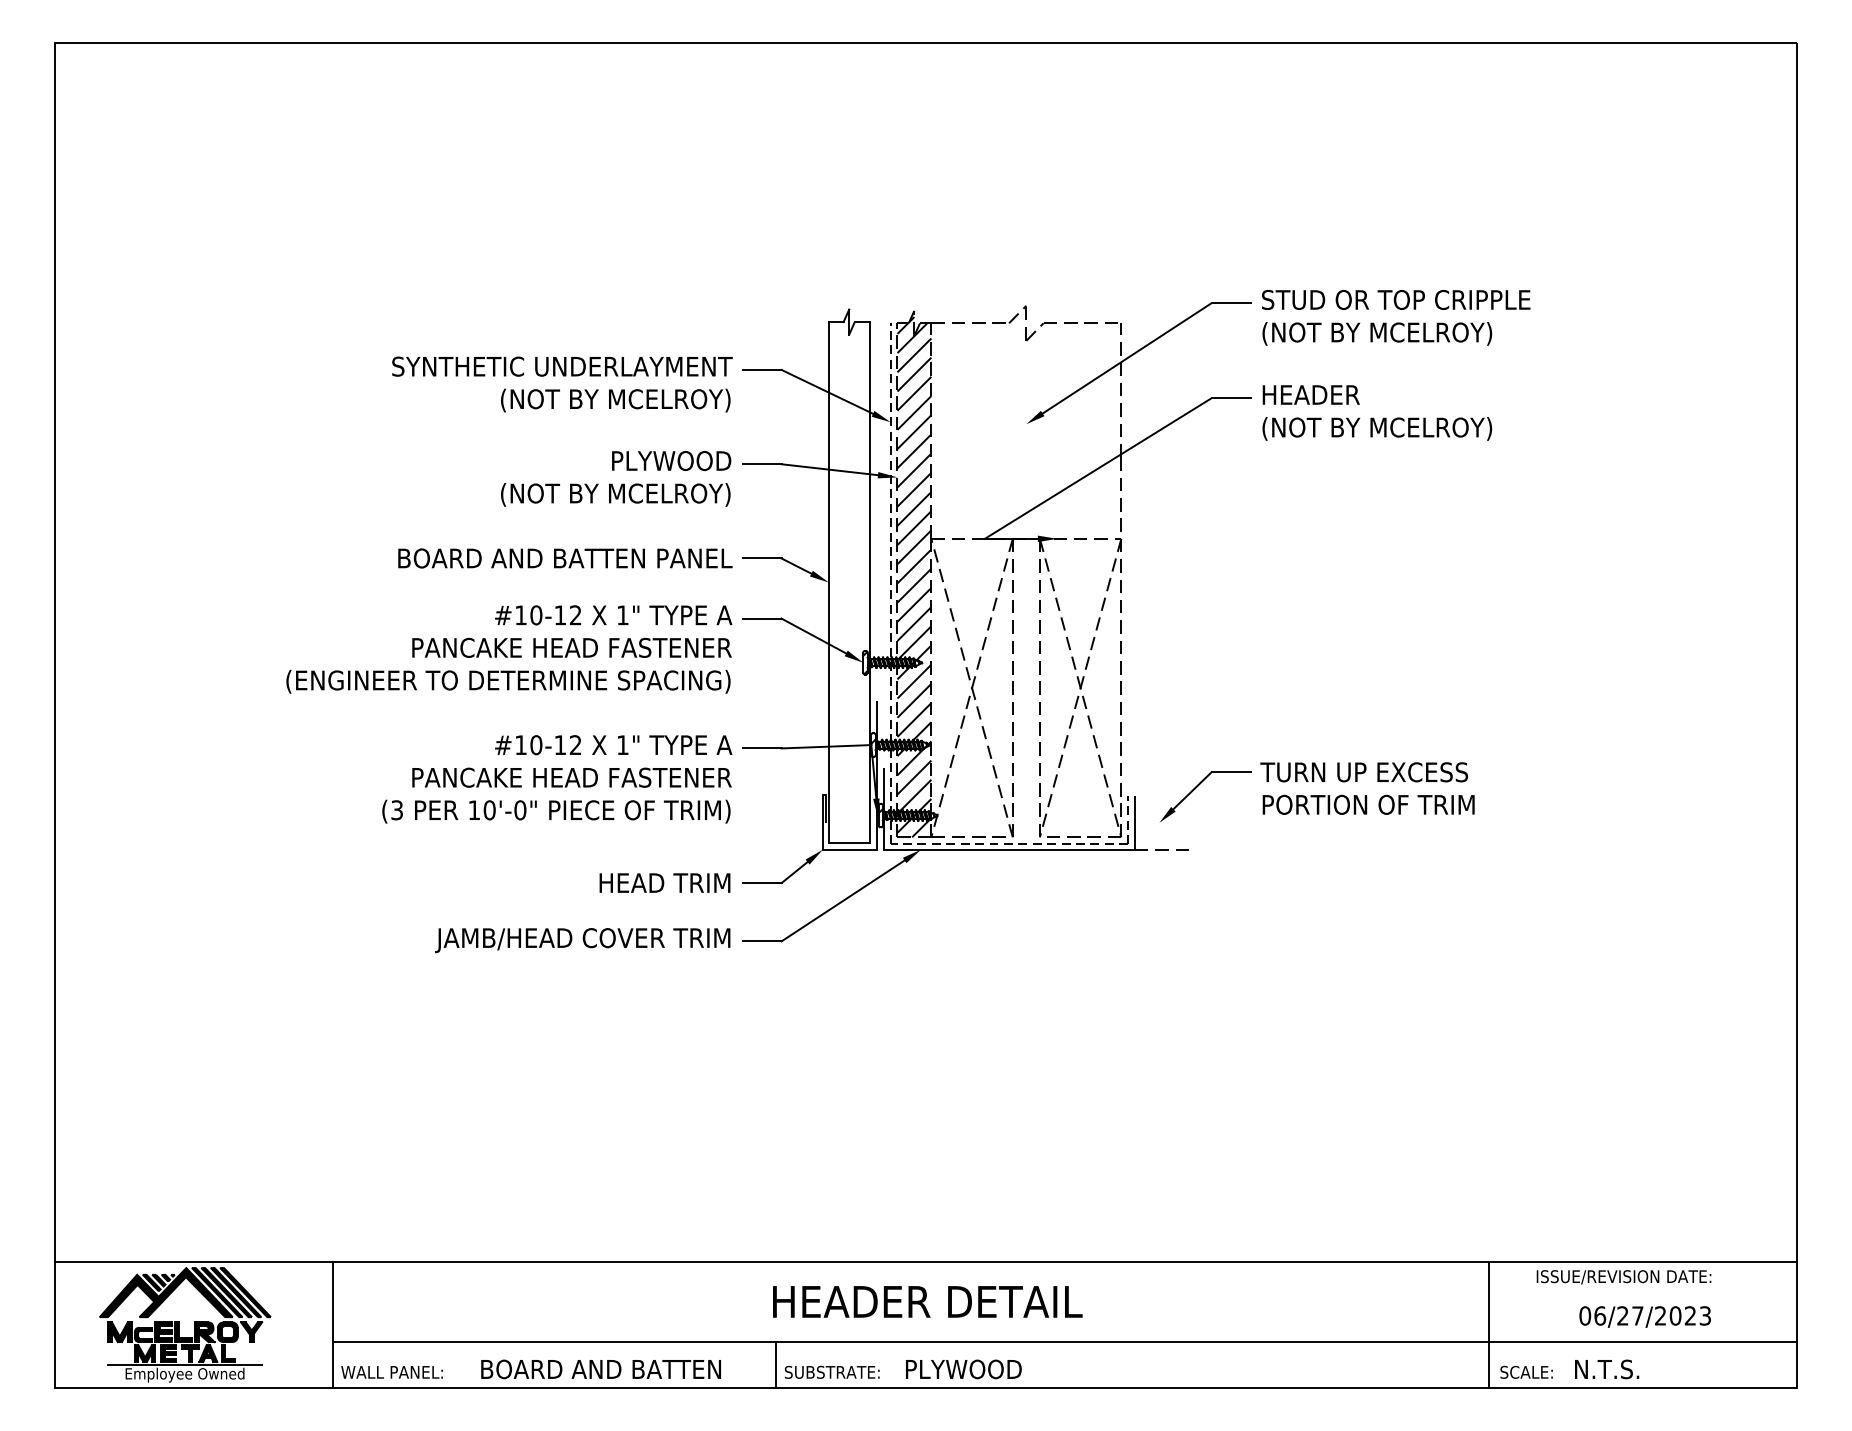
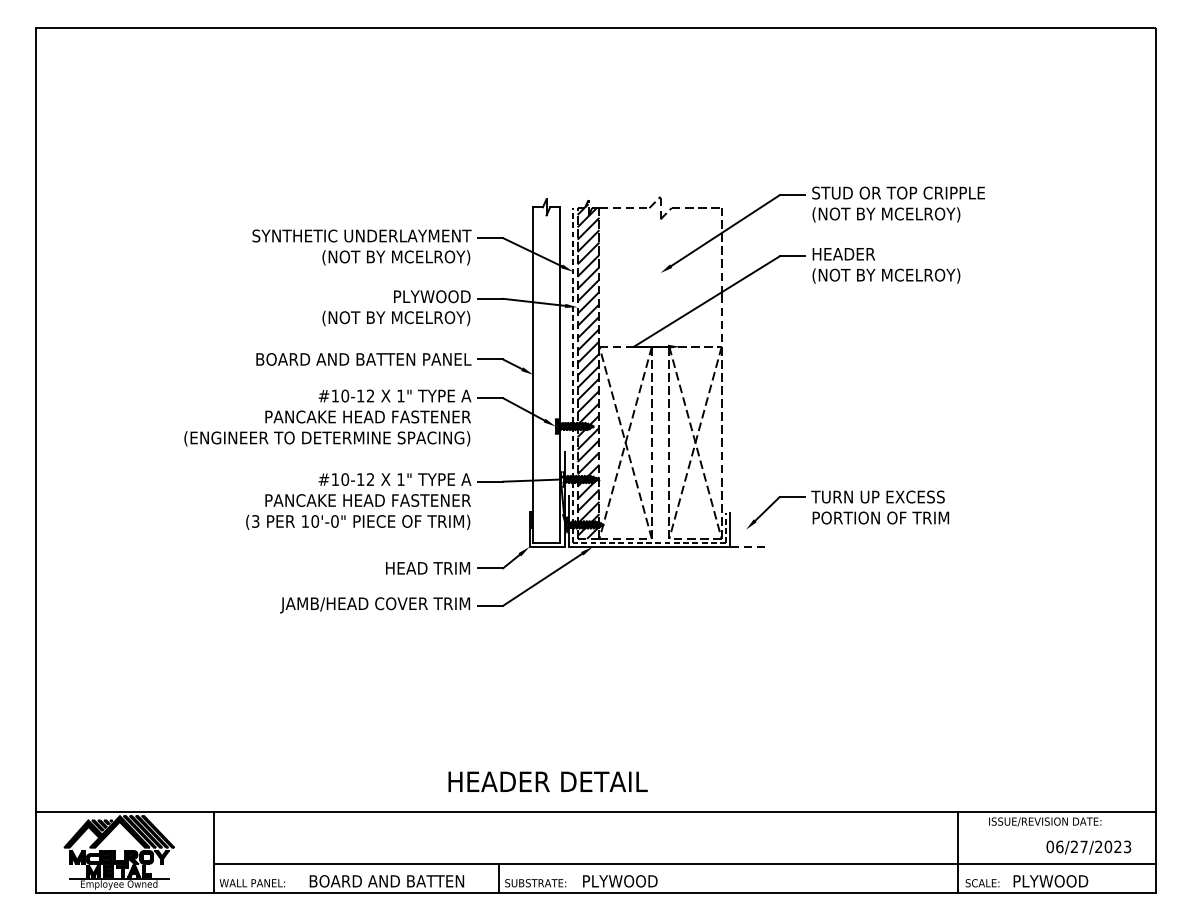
text: (926, 1301) -> (547, 781), moved
text: (1644, 1316) -> (1088, 847), moved
text: (1633, 1369) -> (1051, 881), N.T.S. -> PLYWOOD

